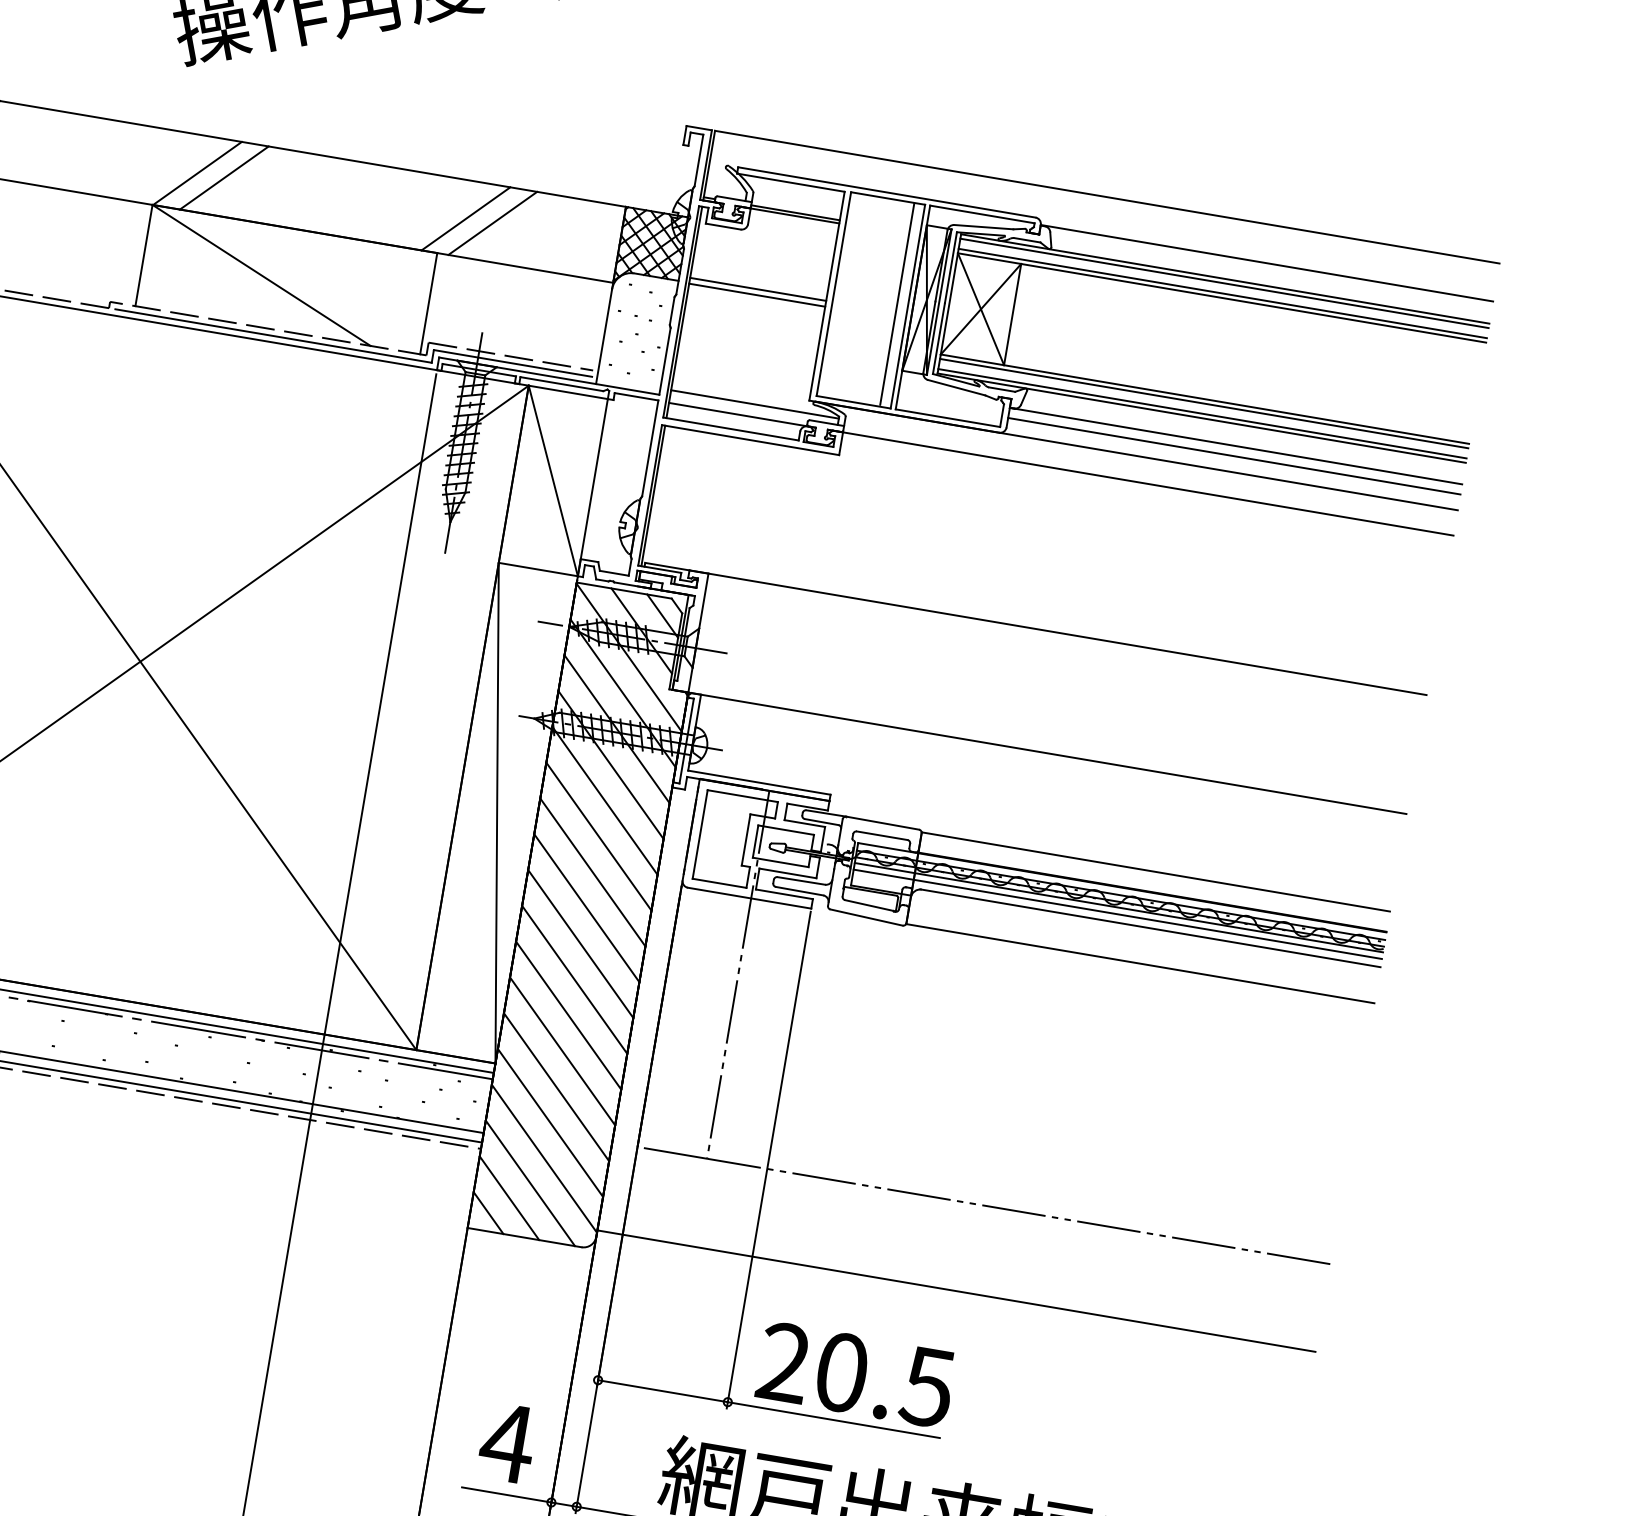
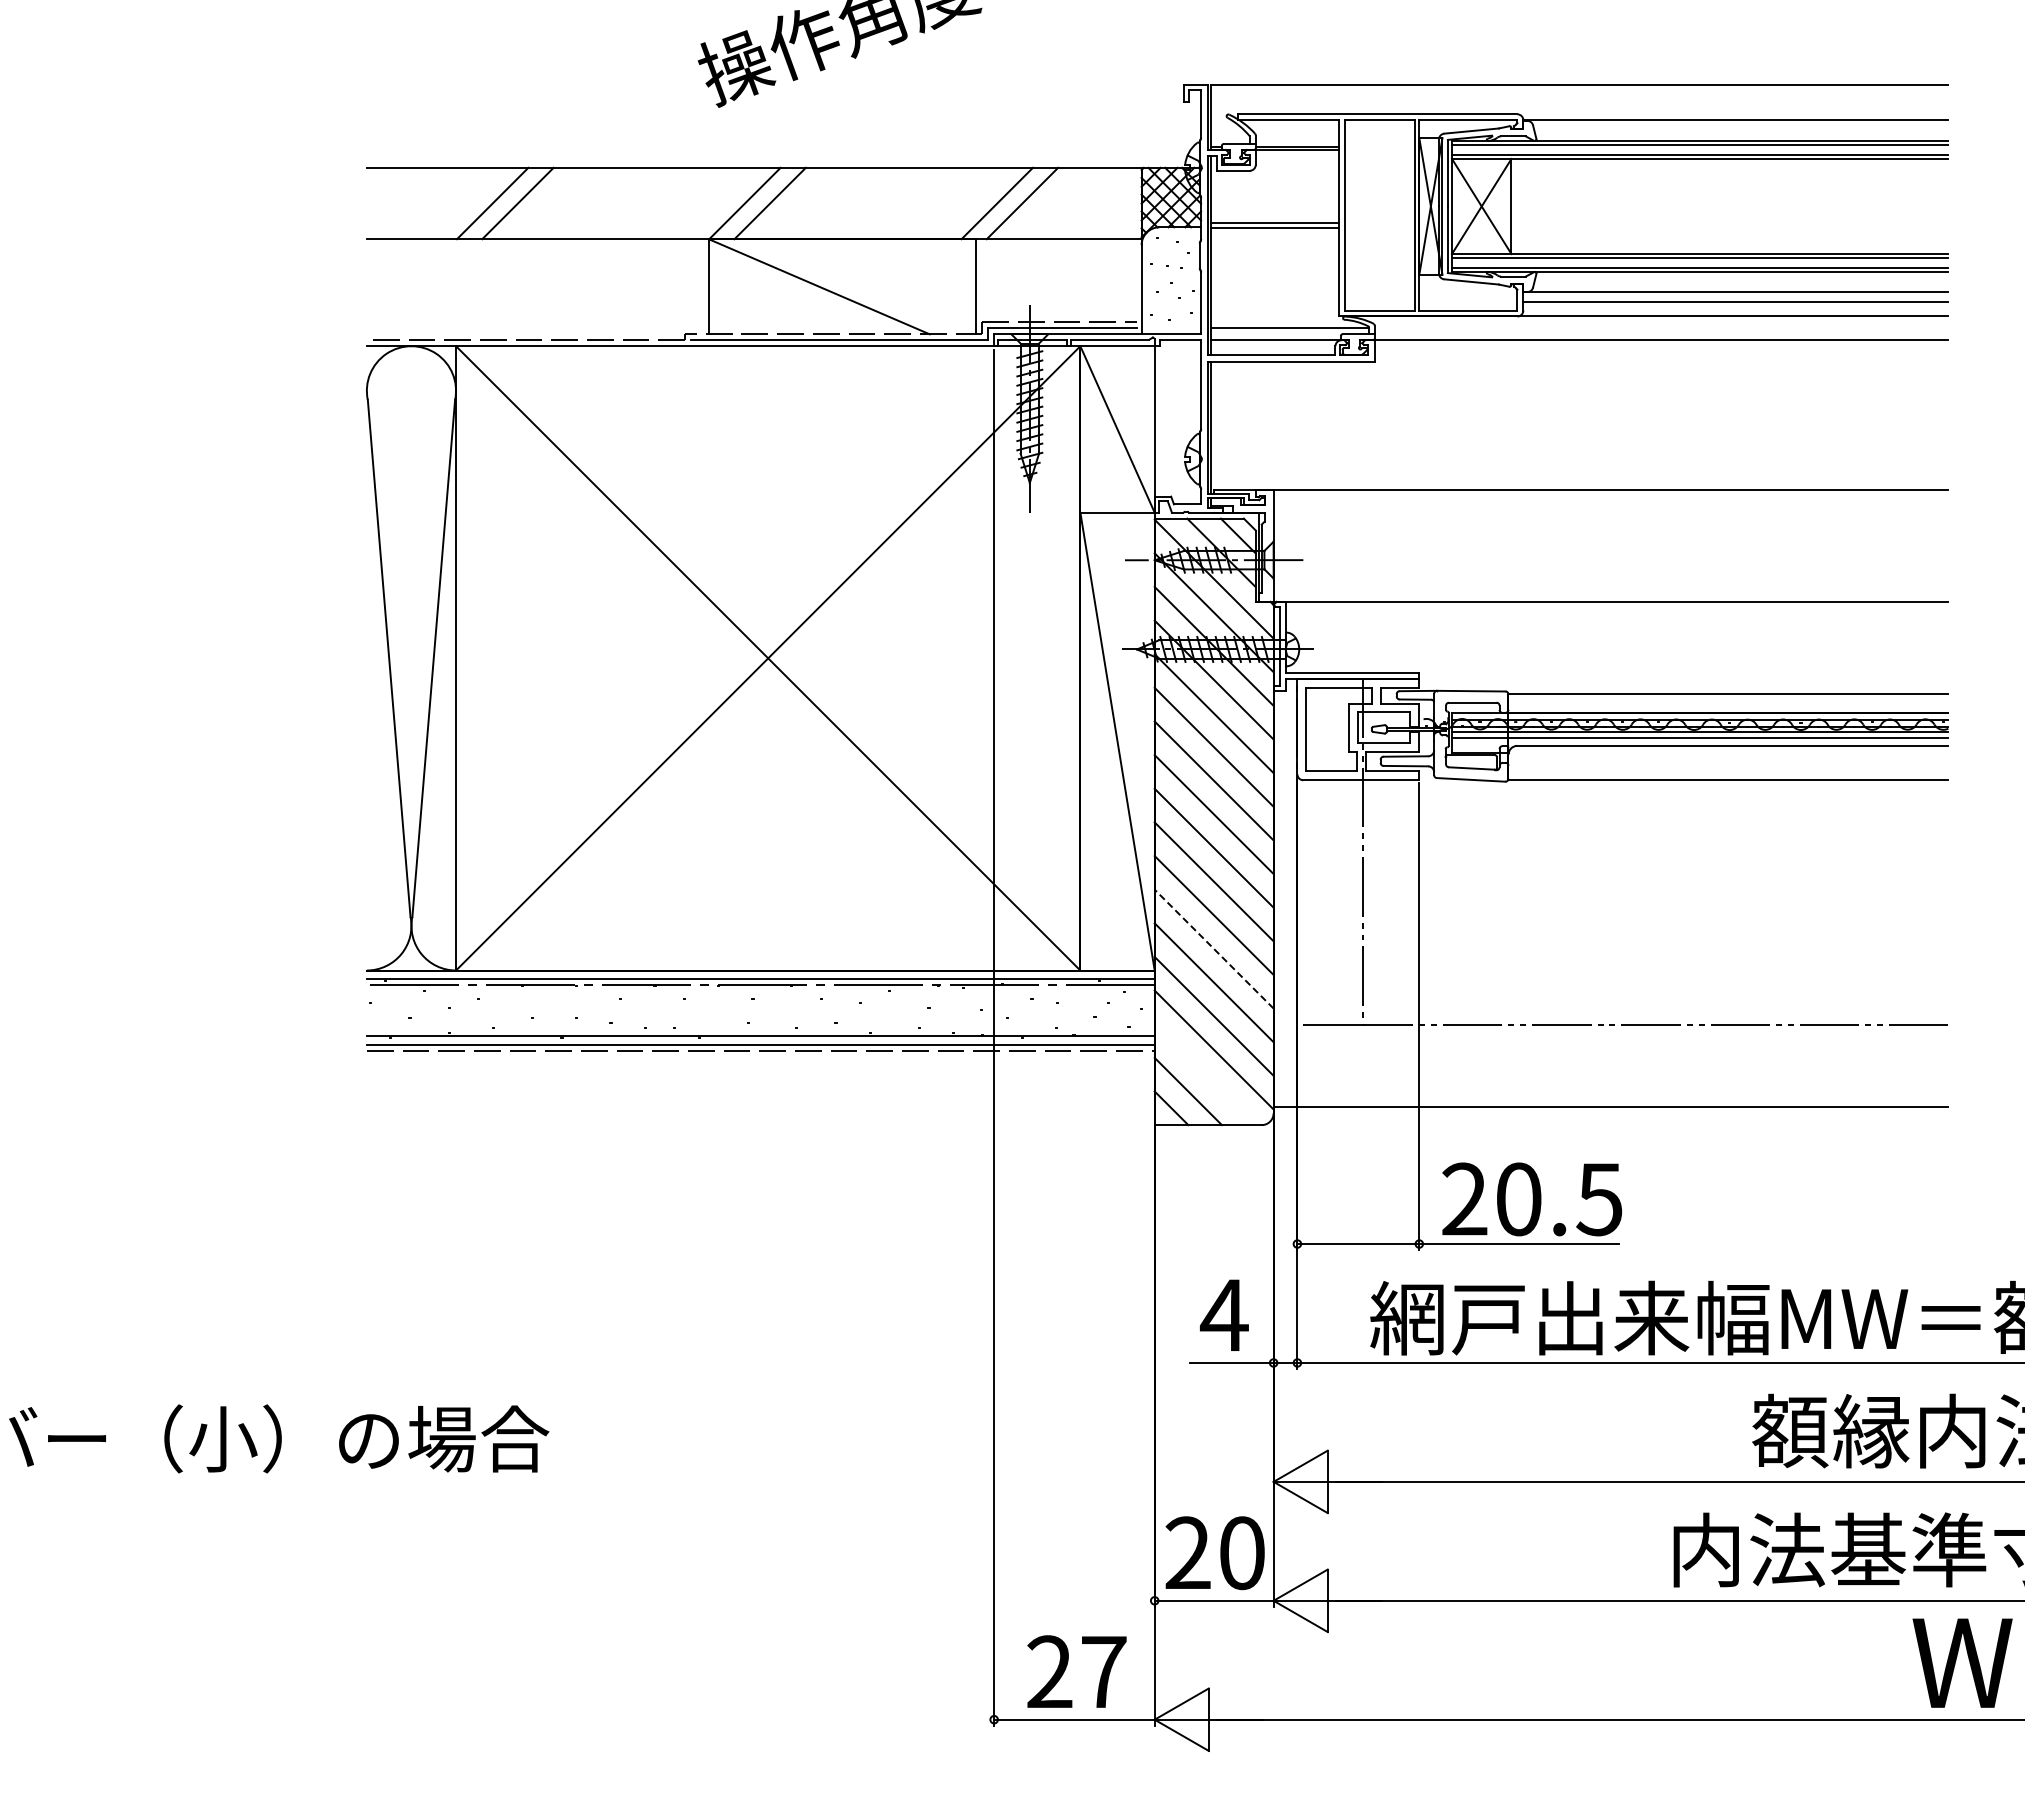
line: (897, 303) -> (1404, 214), removed
line: (562, 1050) -> (1213, 948), solid -> dashed
line: (529, 1183) -> (1204, 1074), removed

